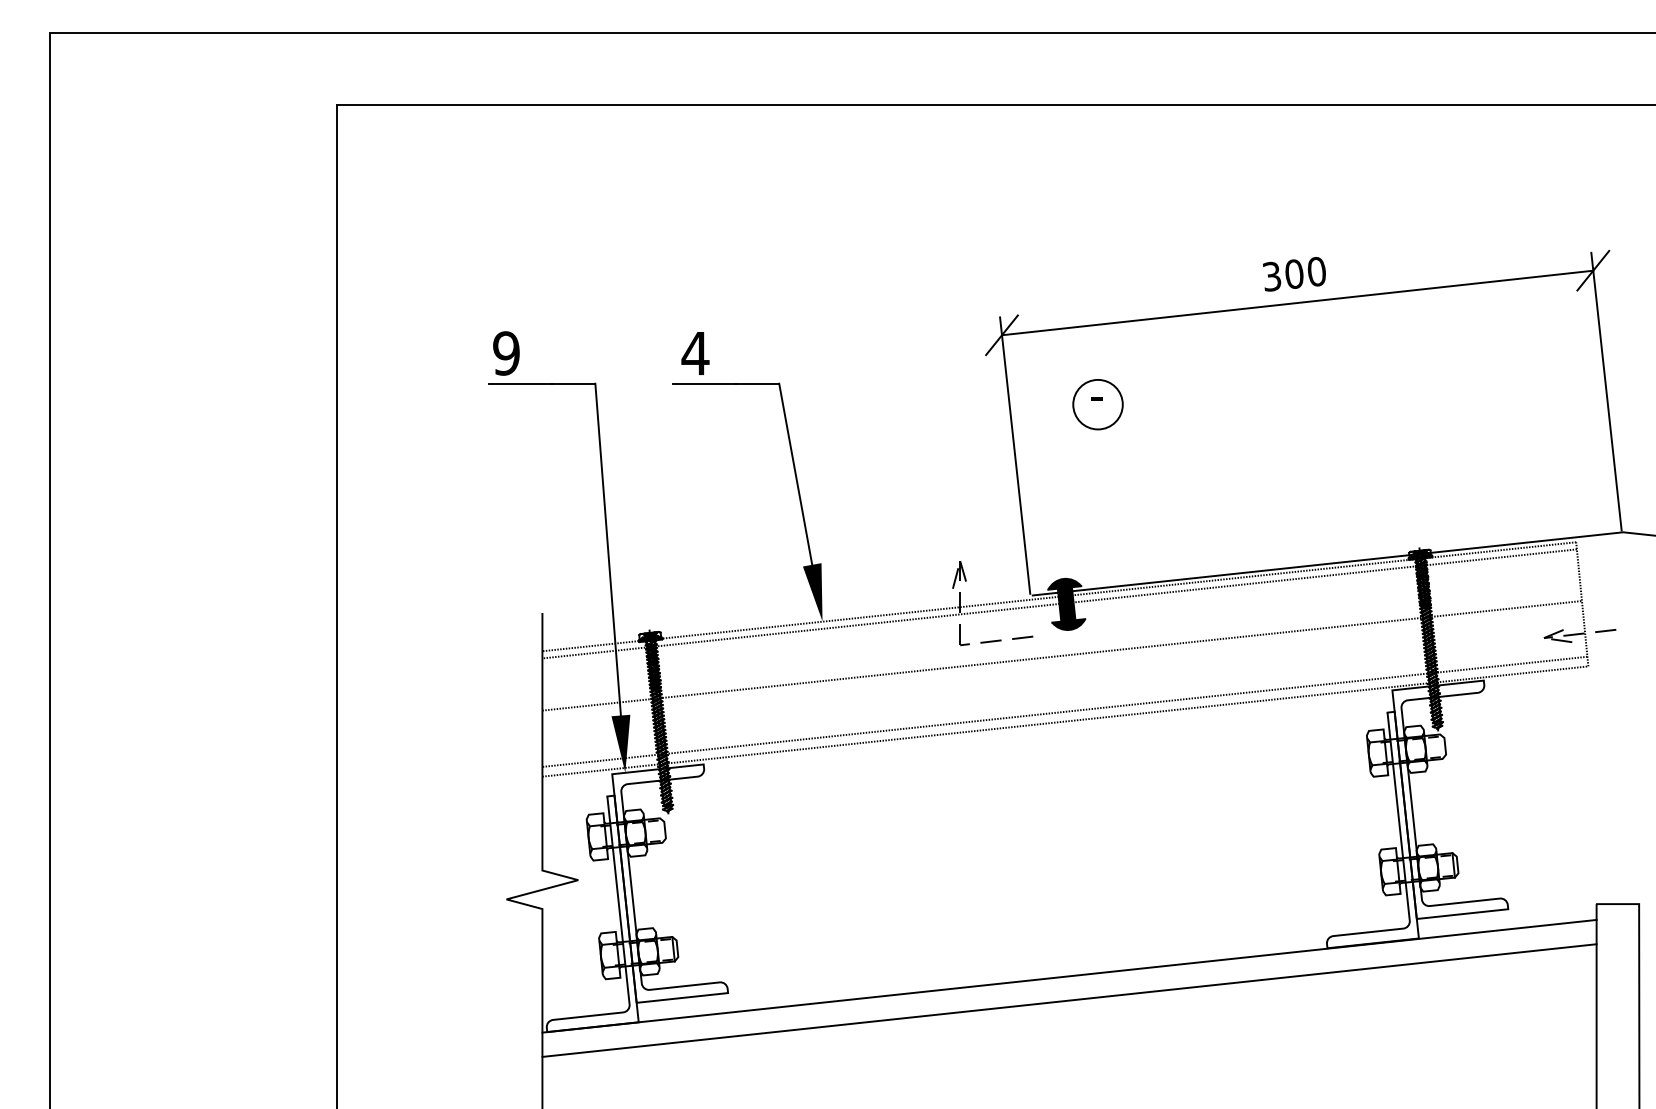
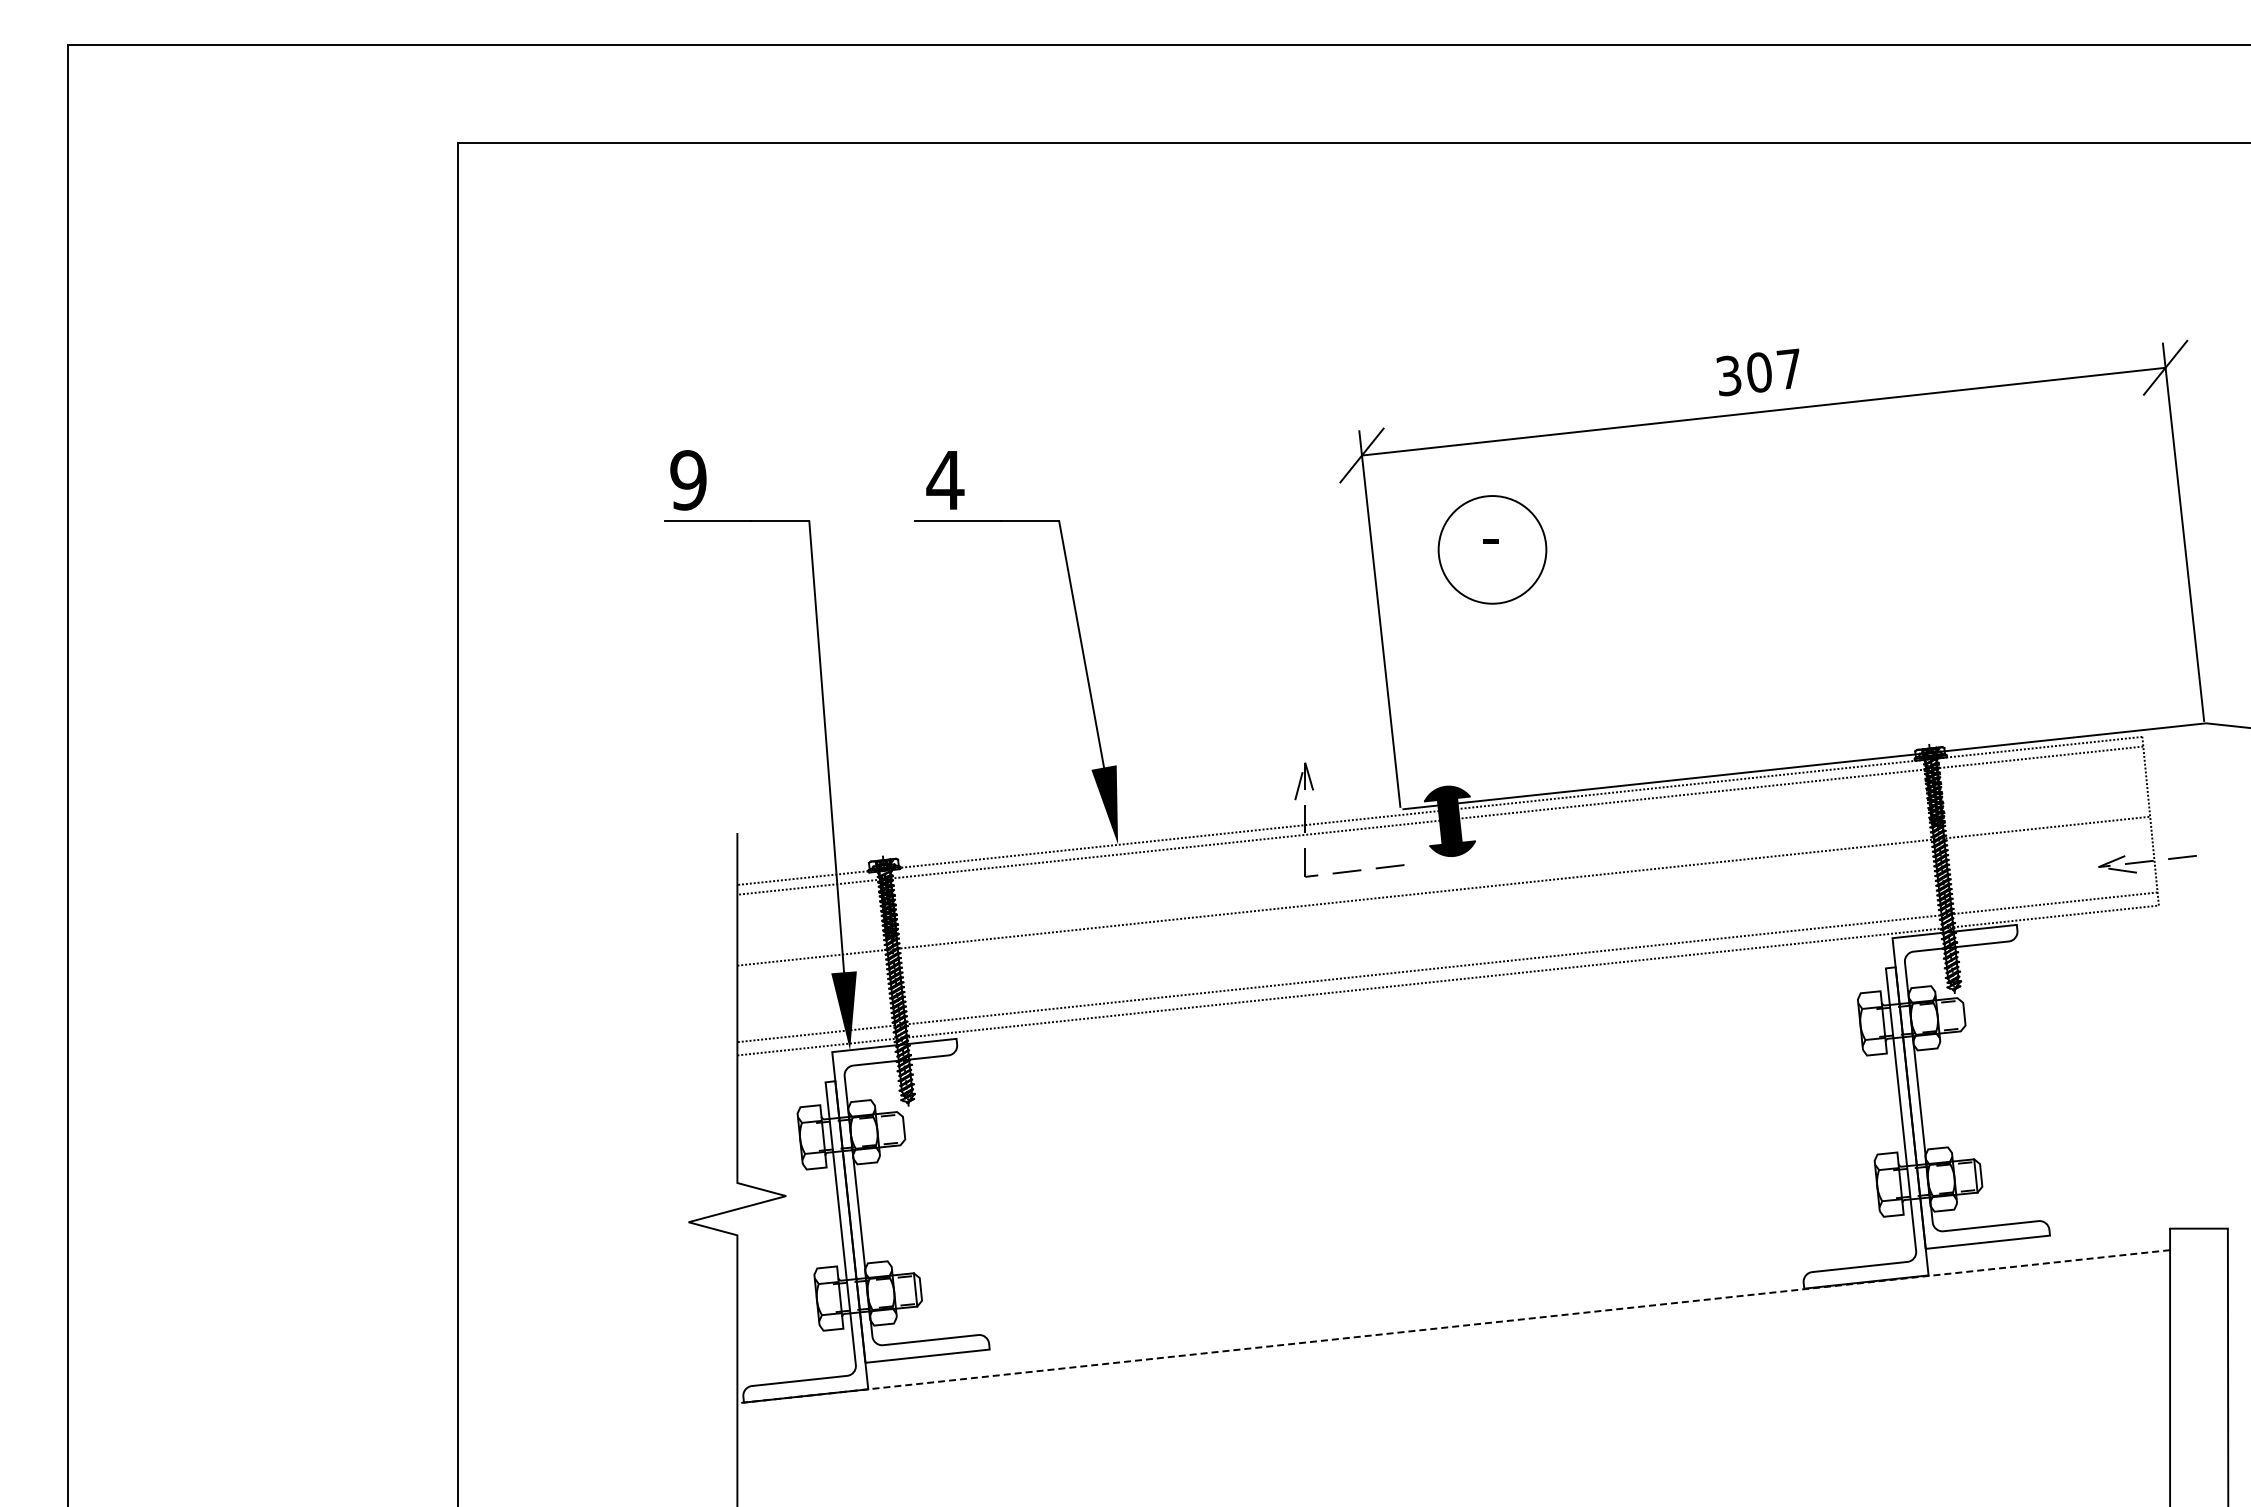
text: (1316, 271) -> (1789, 368), 300 -> 307
circle: (1098, 404) -> (1492, 549), size x1.6
line: (1069, 976) -> (1453, 1326), solid -> dashed
line: (1069, 1000) -> (1453, 1359), removed

